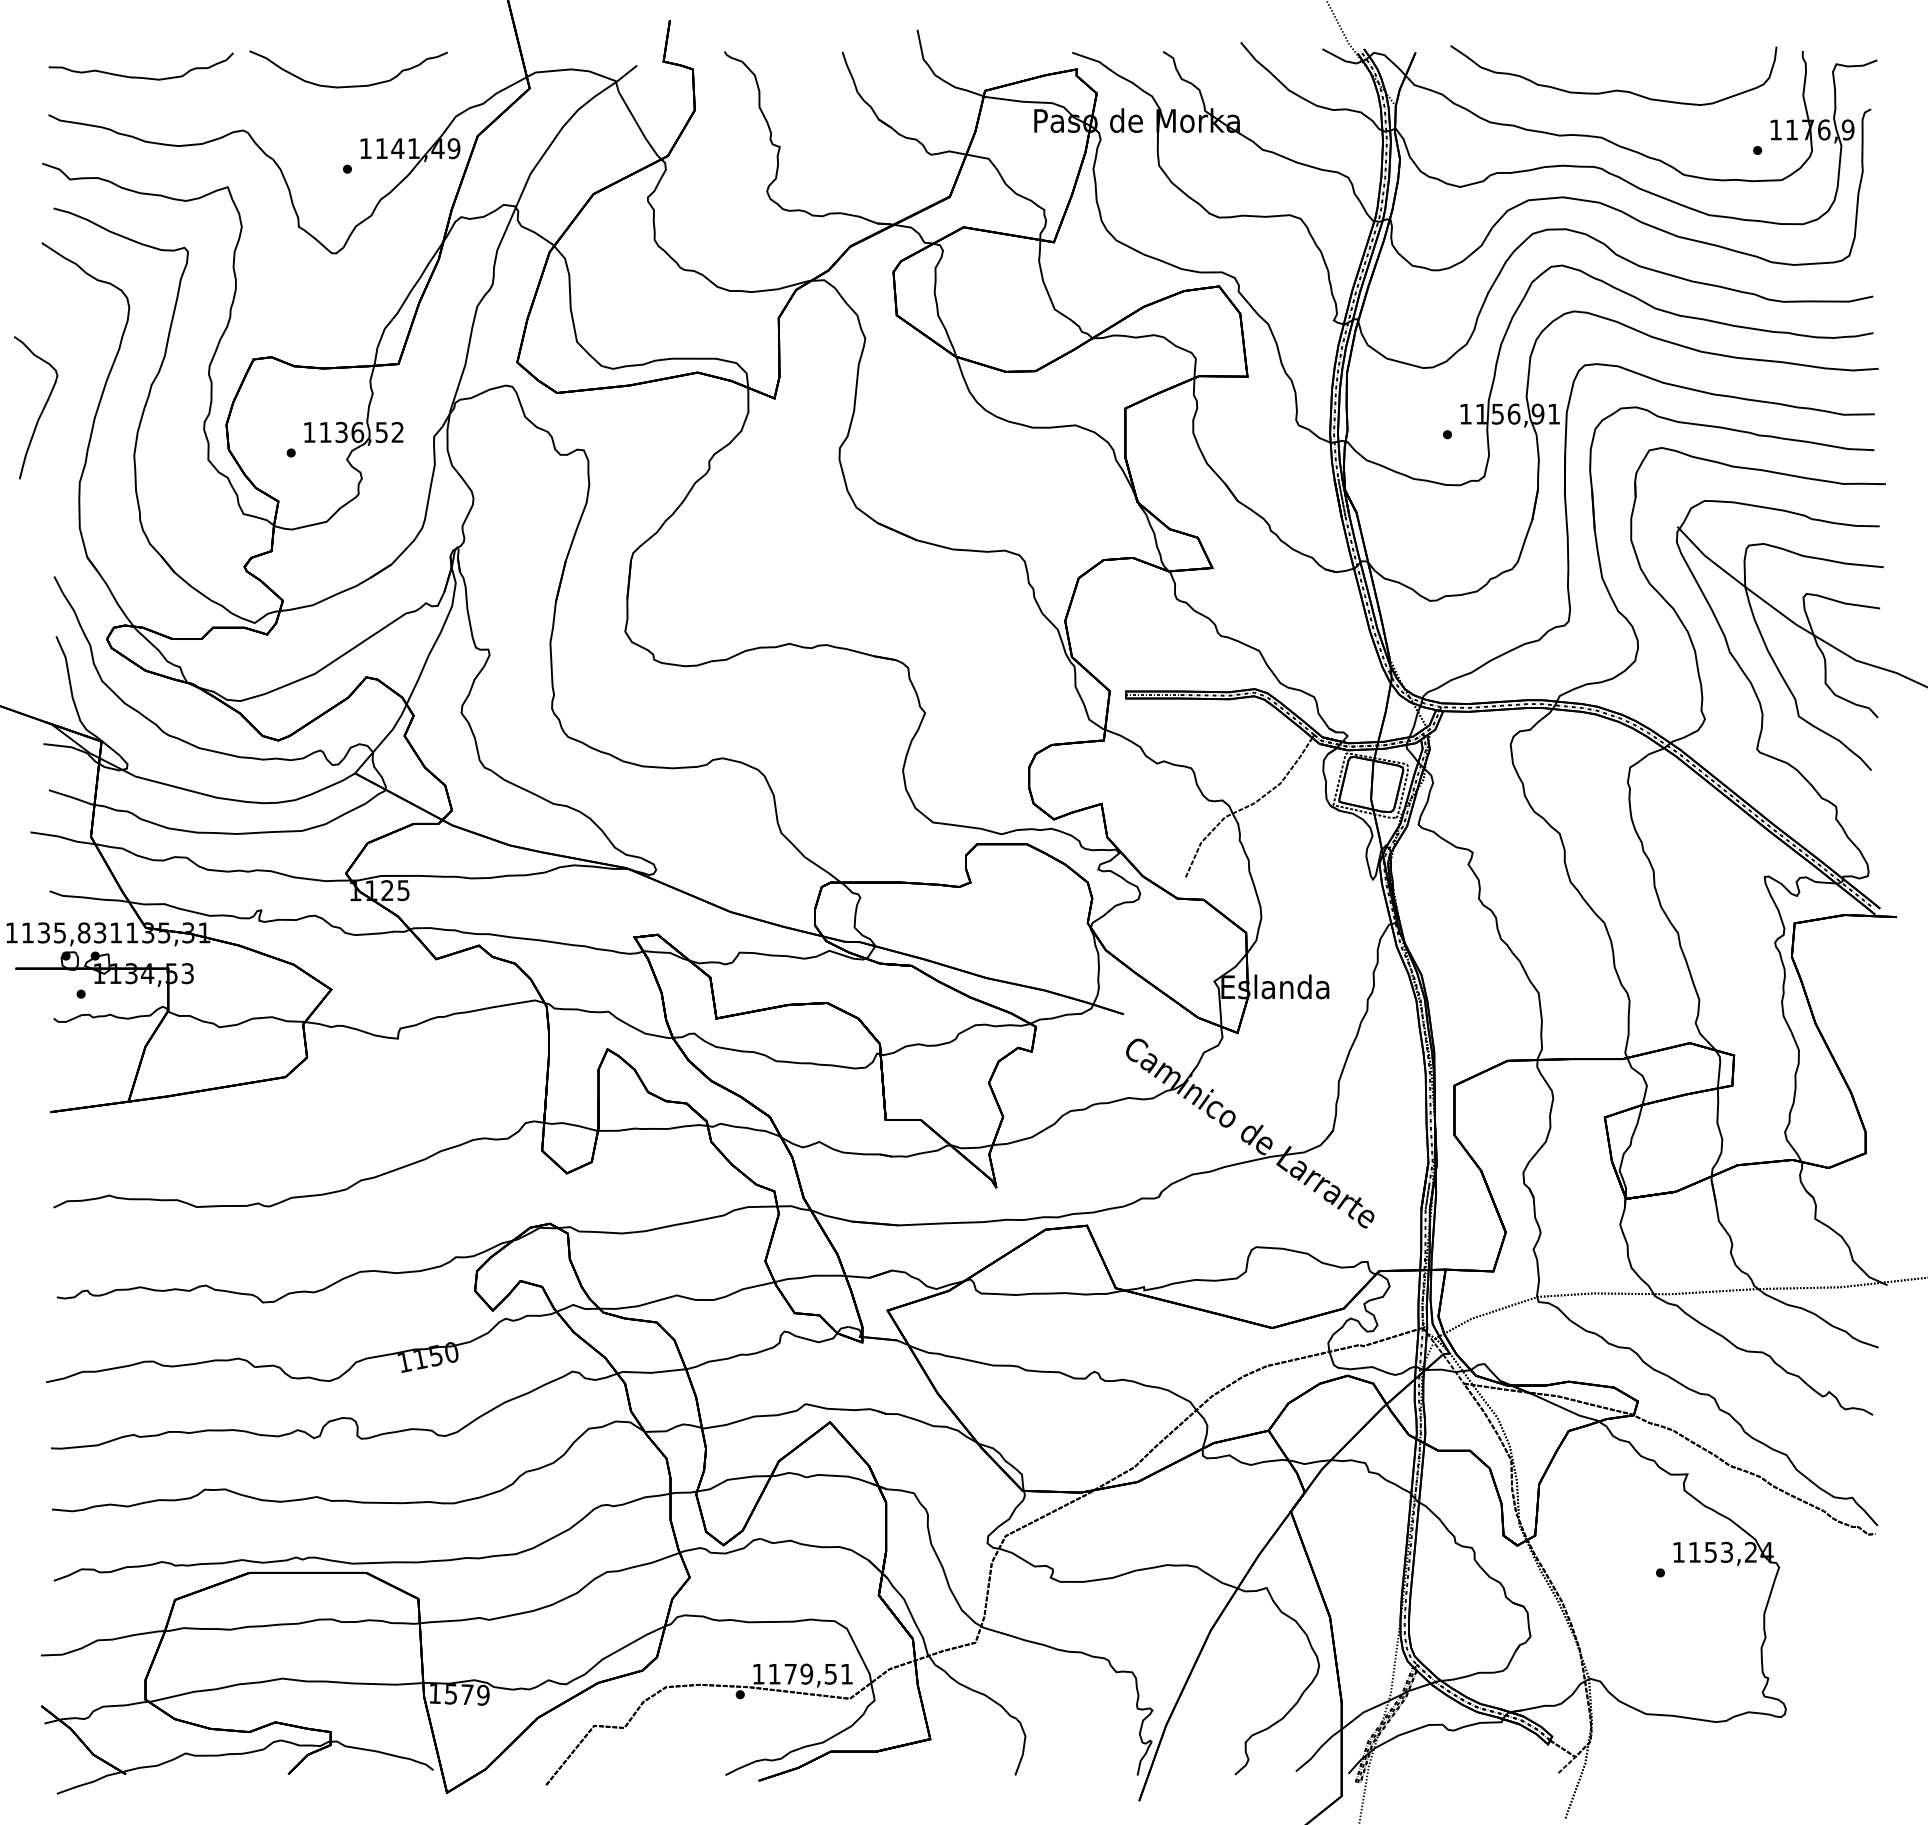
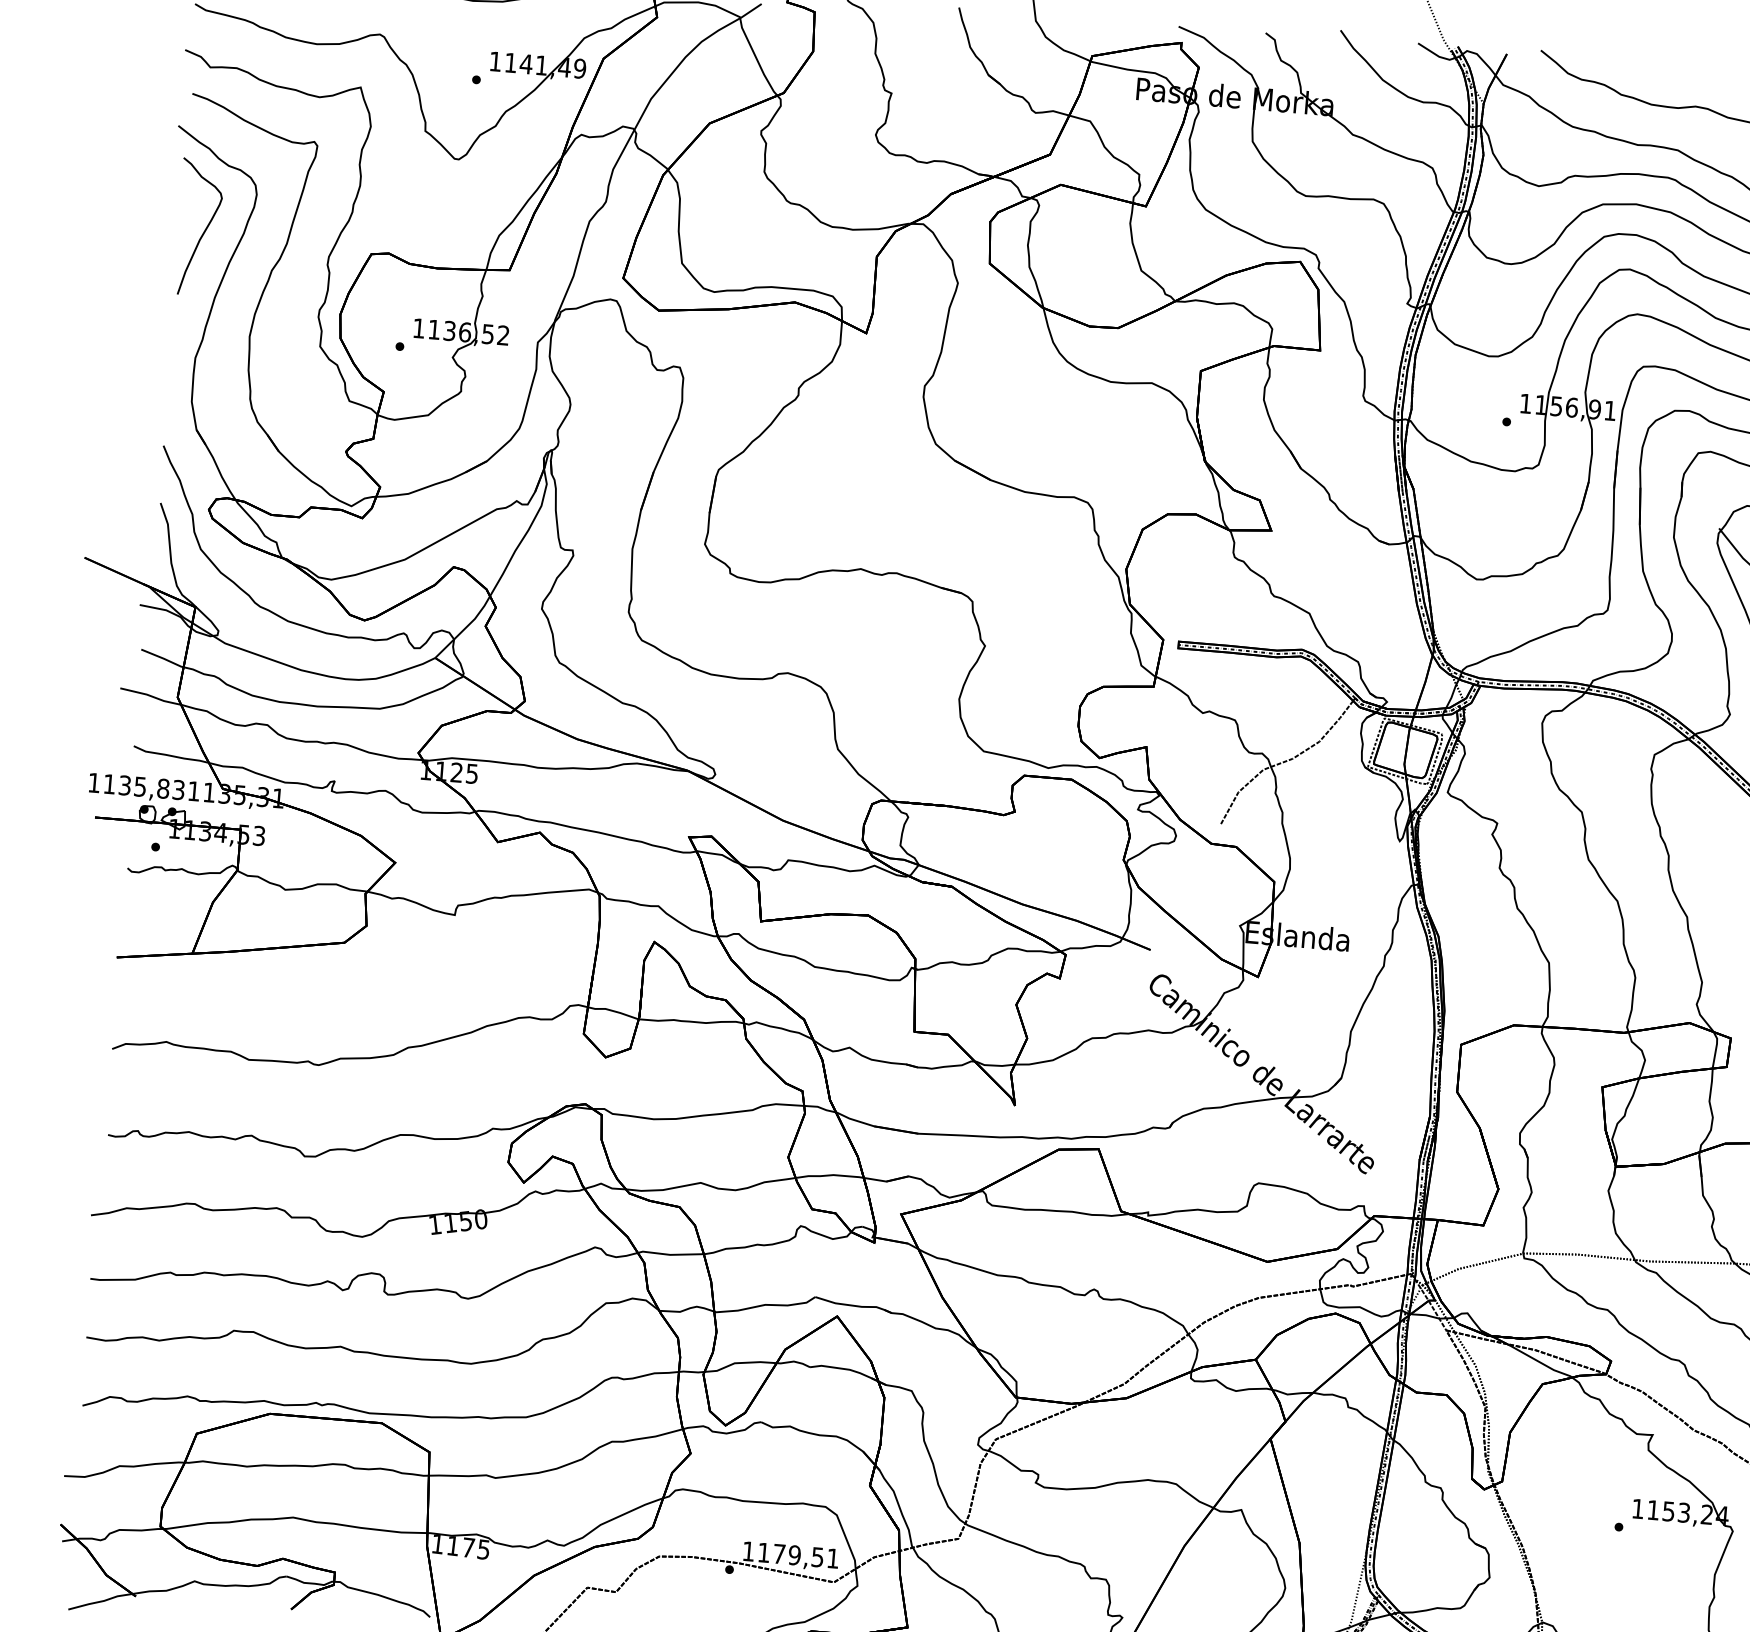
curve: (41, 410) -> (203, 230), moved
text: (466, 1694) -> (467, 1547), 1579 -> 1175

